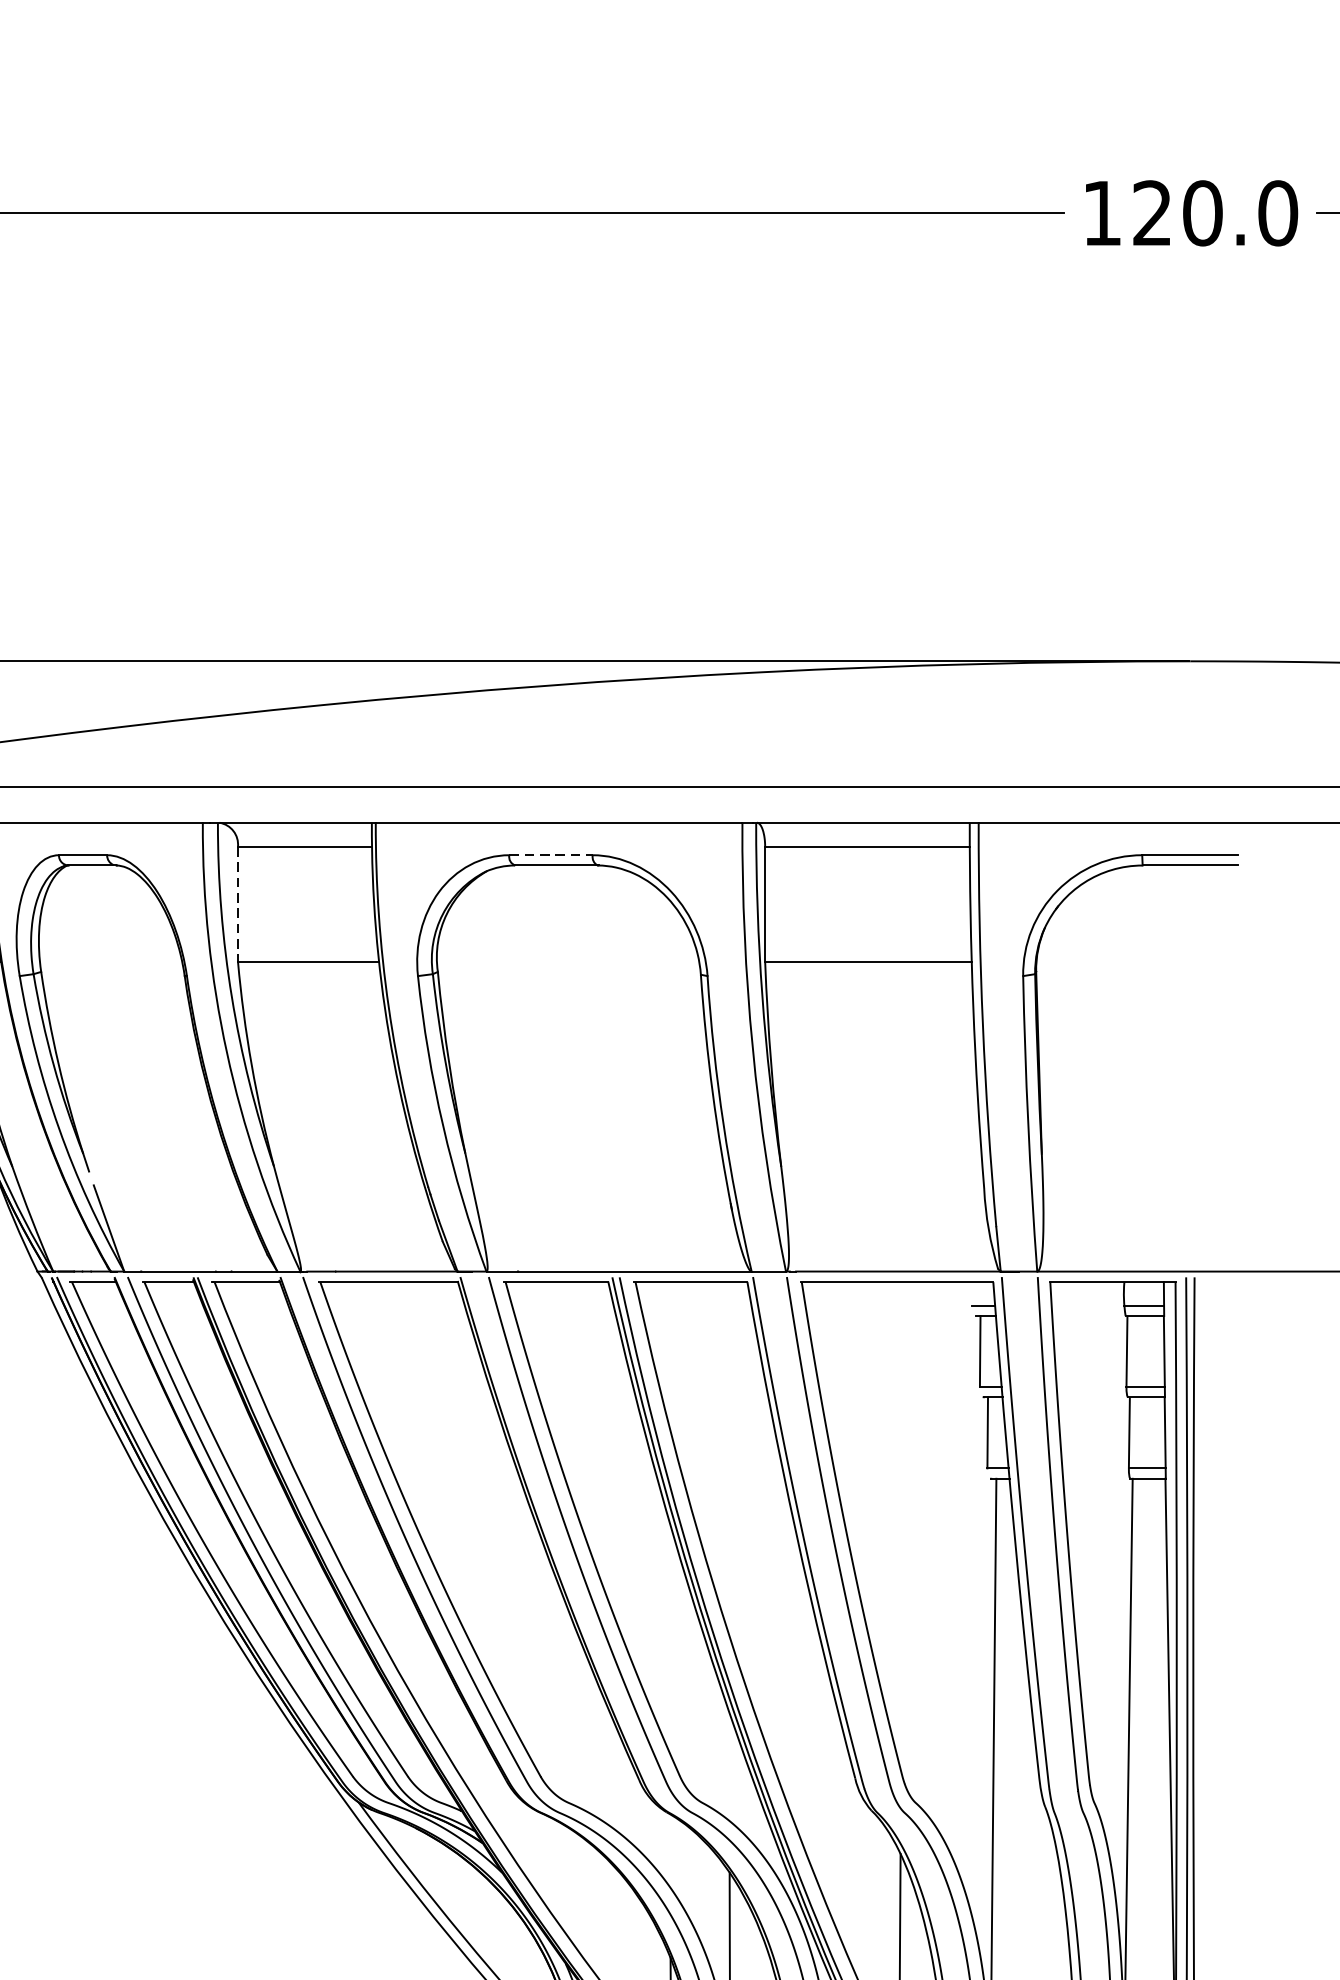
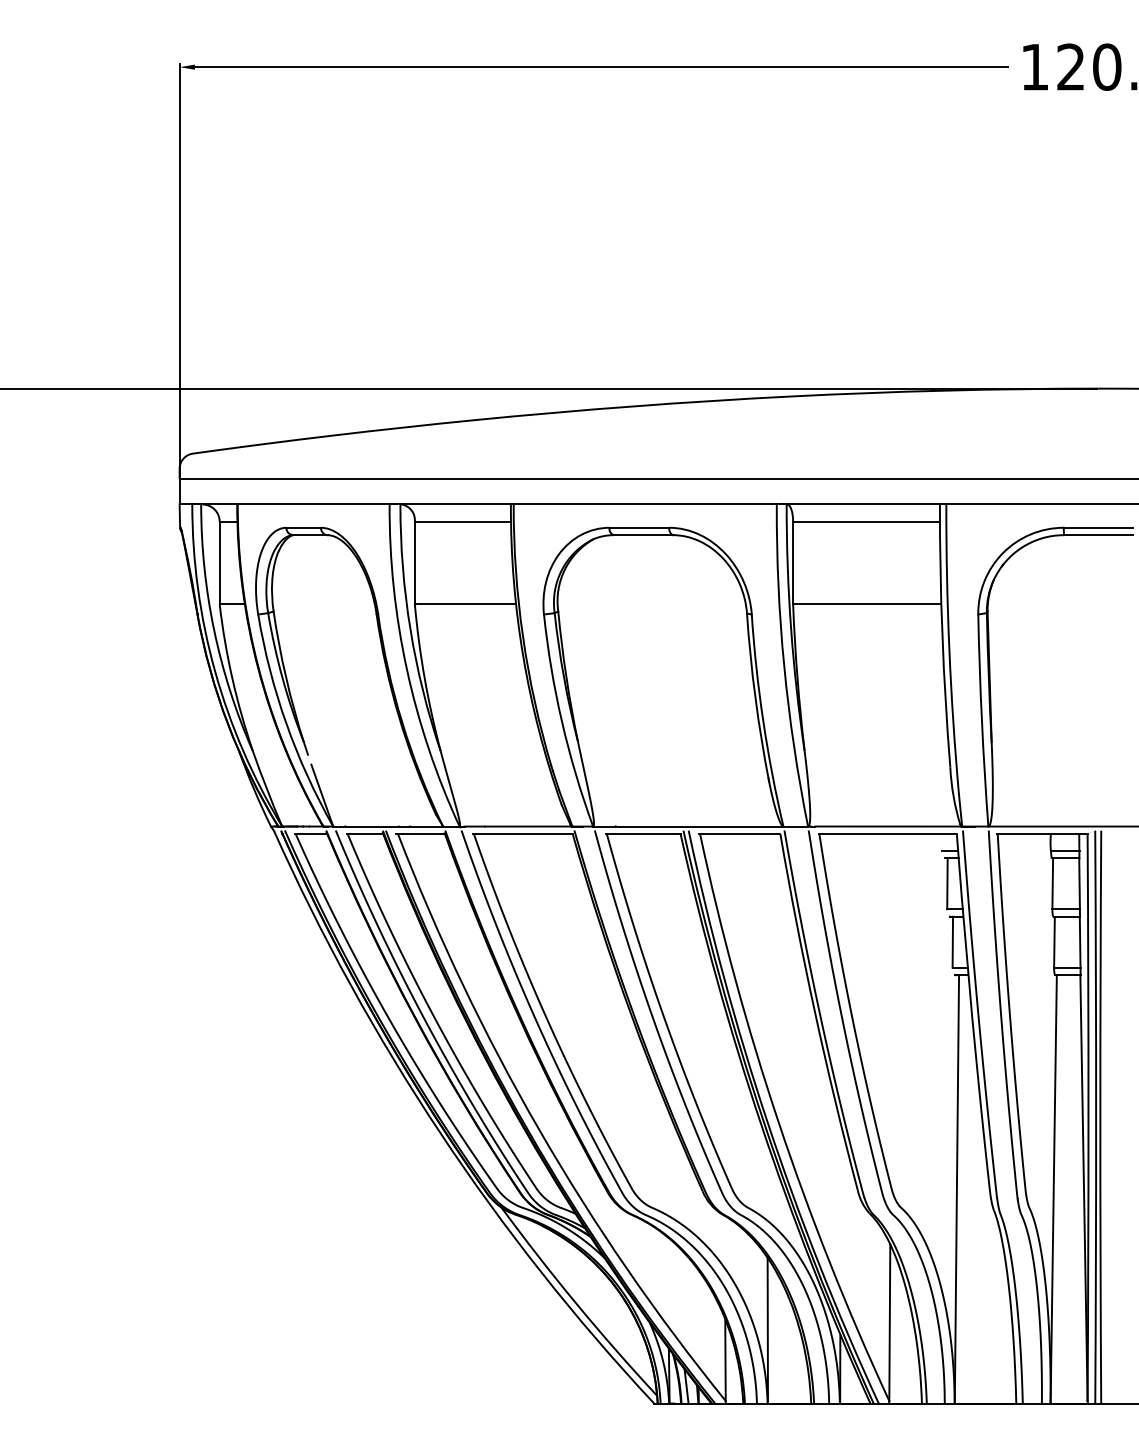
line: (551, 854) -> (639, 527), dashed -> solid
line: (237, 904) -> (414, 563), dashed -> solid

